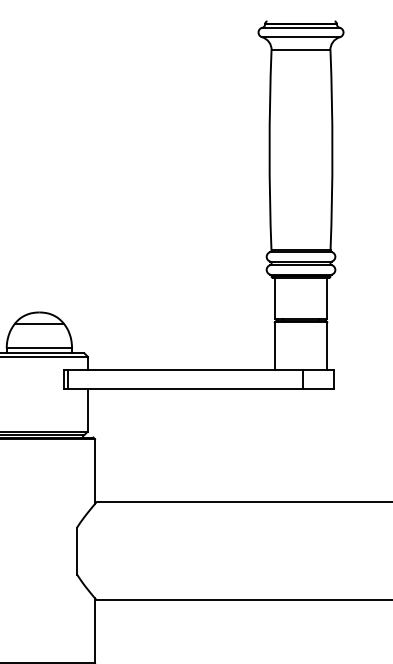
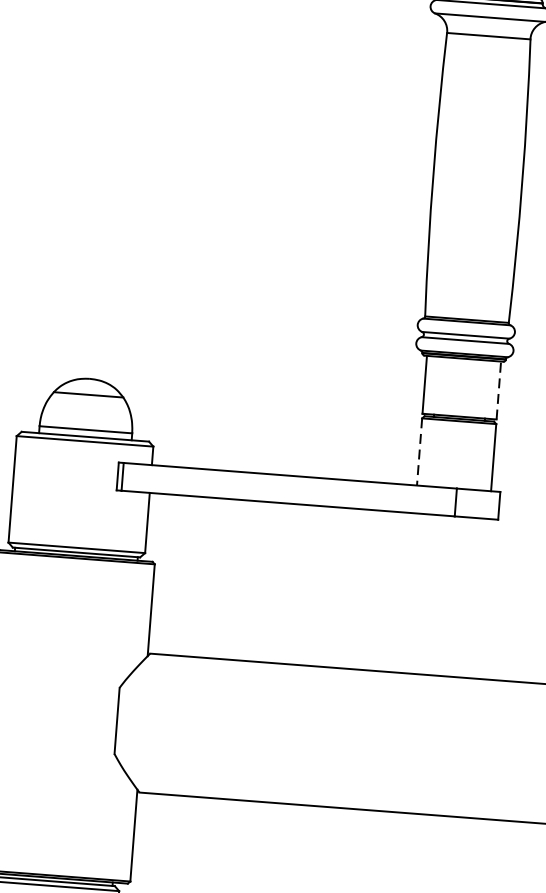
line: (327, 298) -> (499, 390), solid -> dashed
line: (274, 345) -> (419, 451), solid -> dashed

